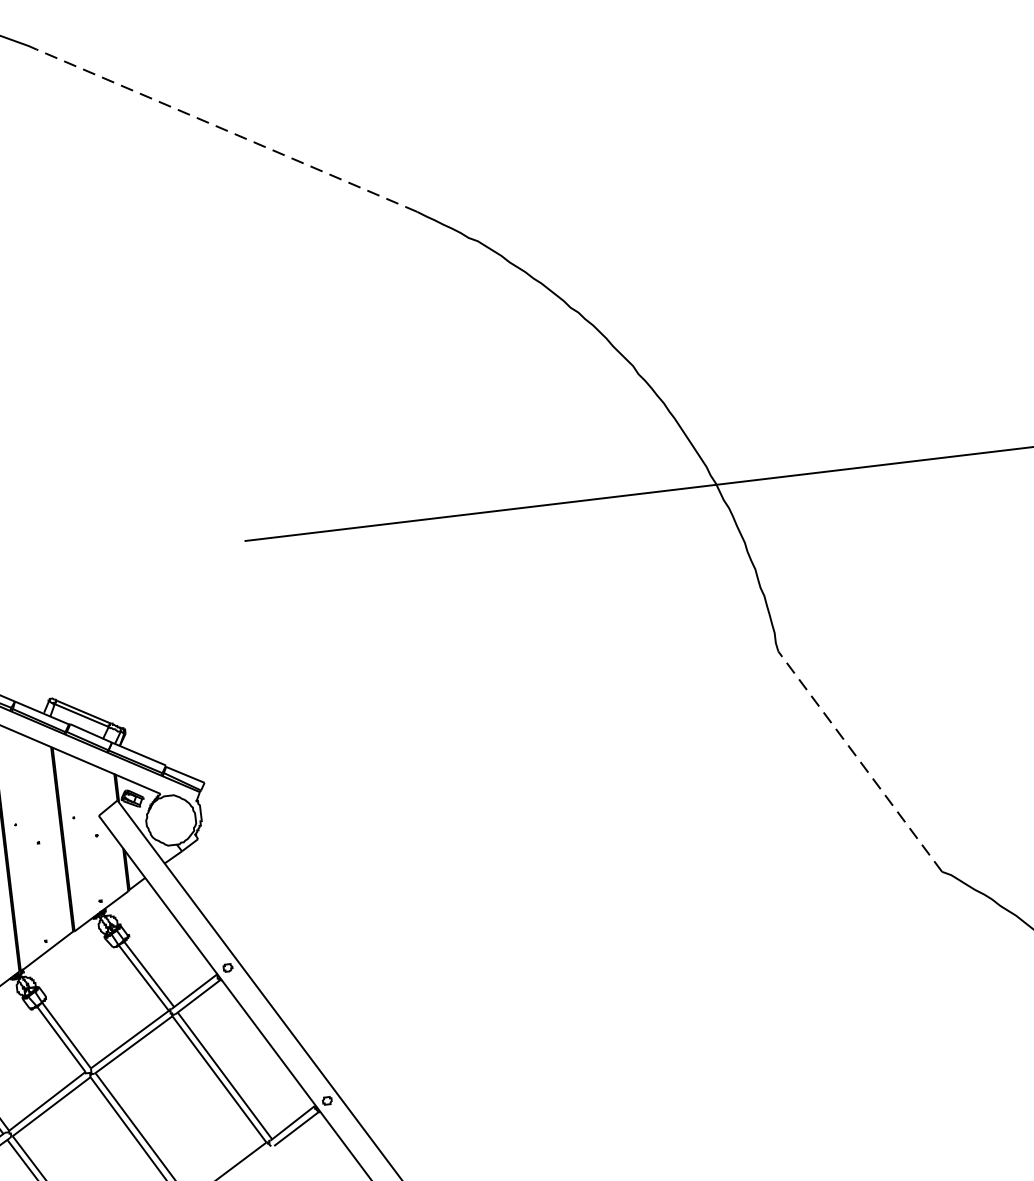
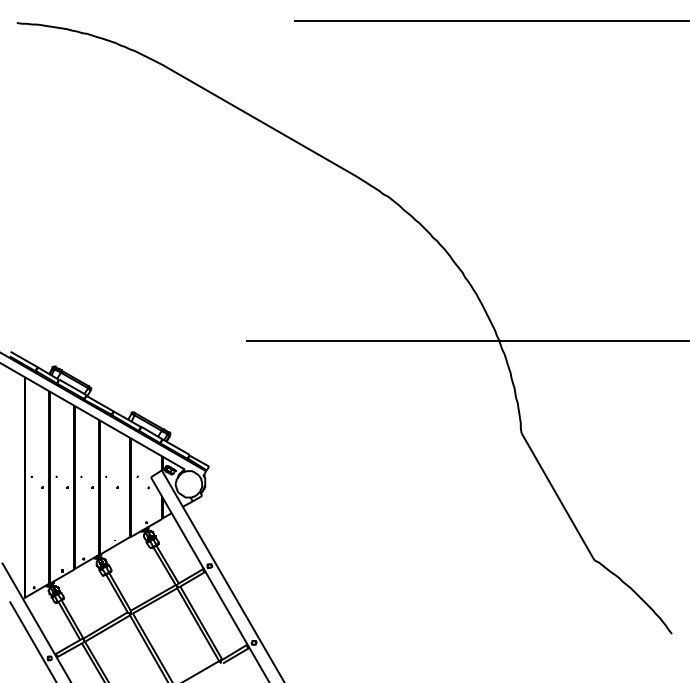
line: (225, 131) -> (261, 122), dashed -> solid
line: (859, 761) -> (557, 496), dashed -> solid

